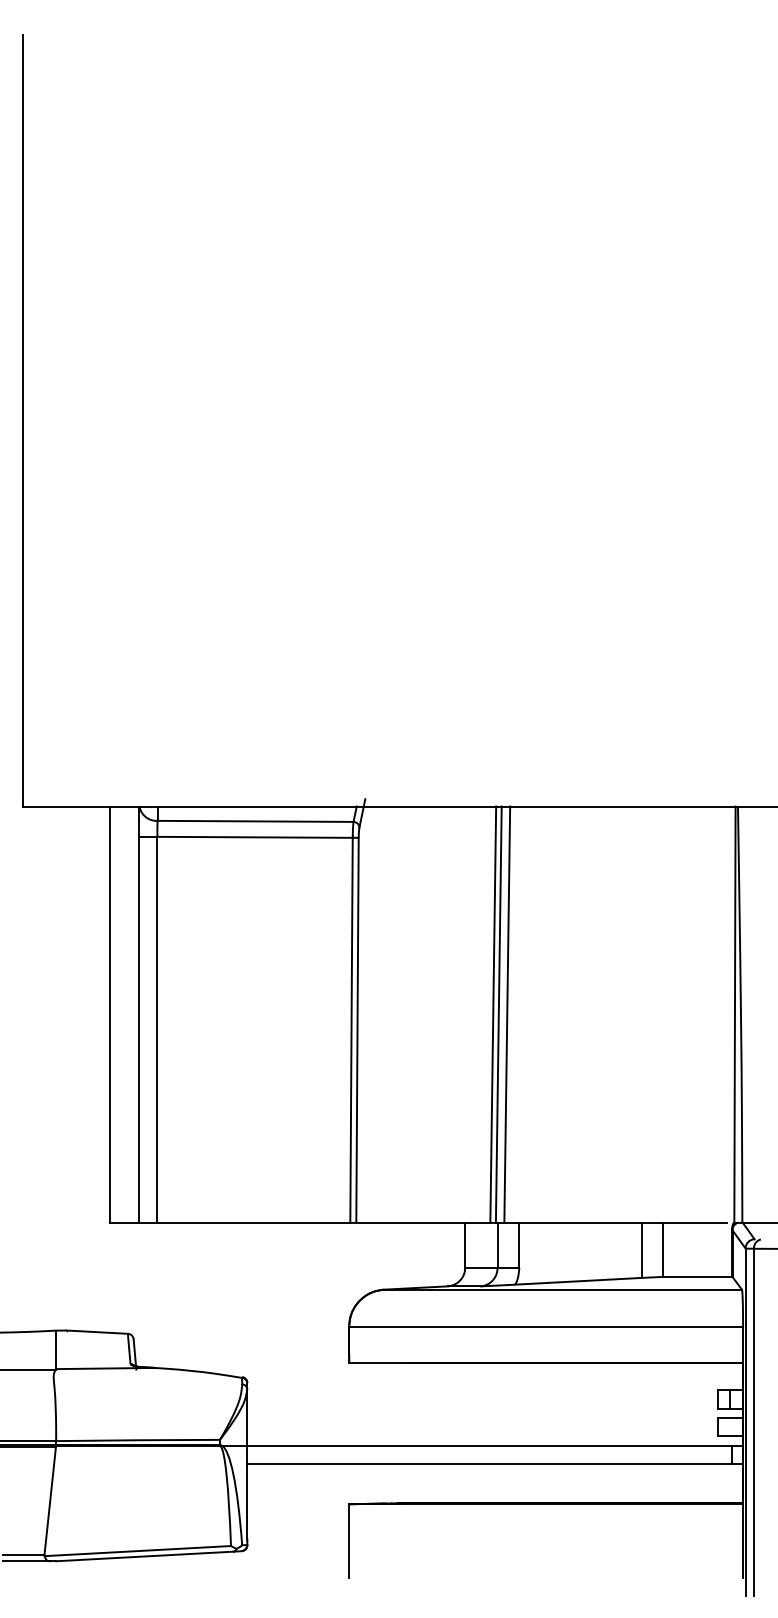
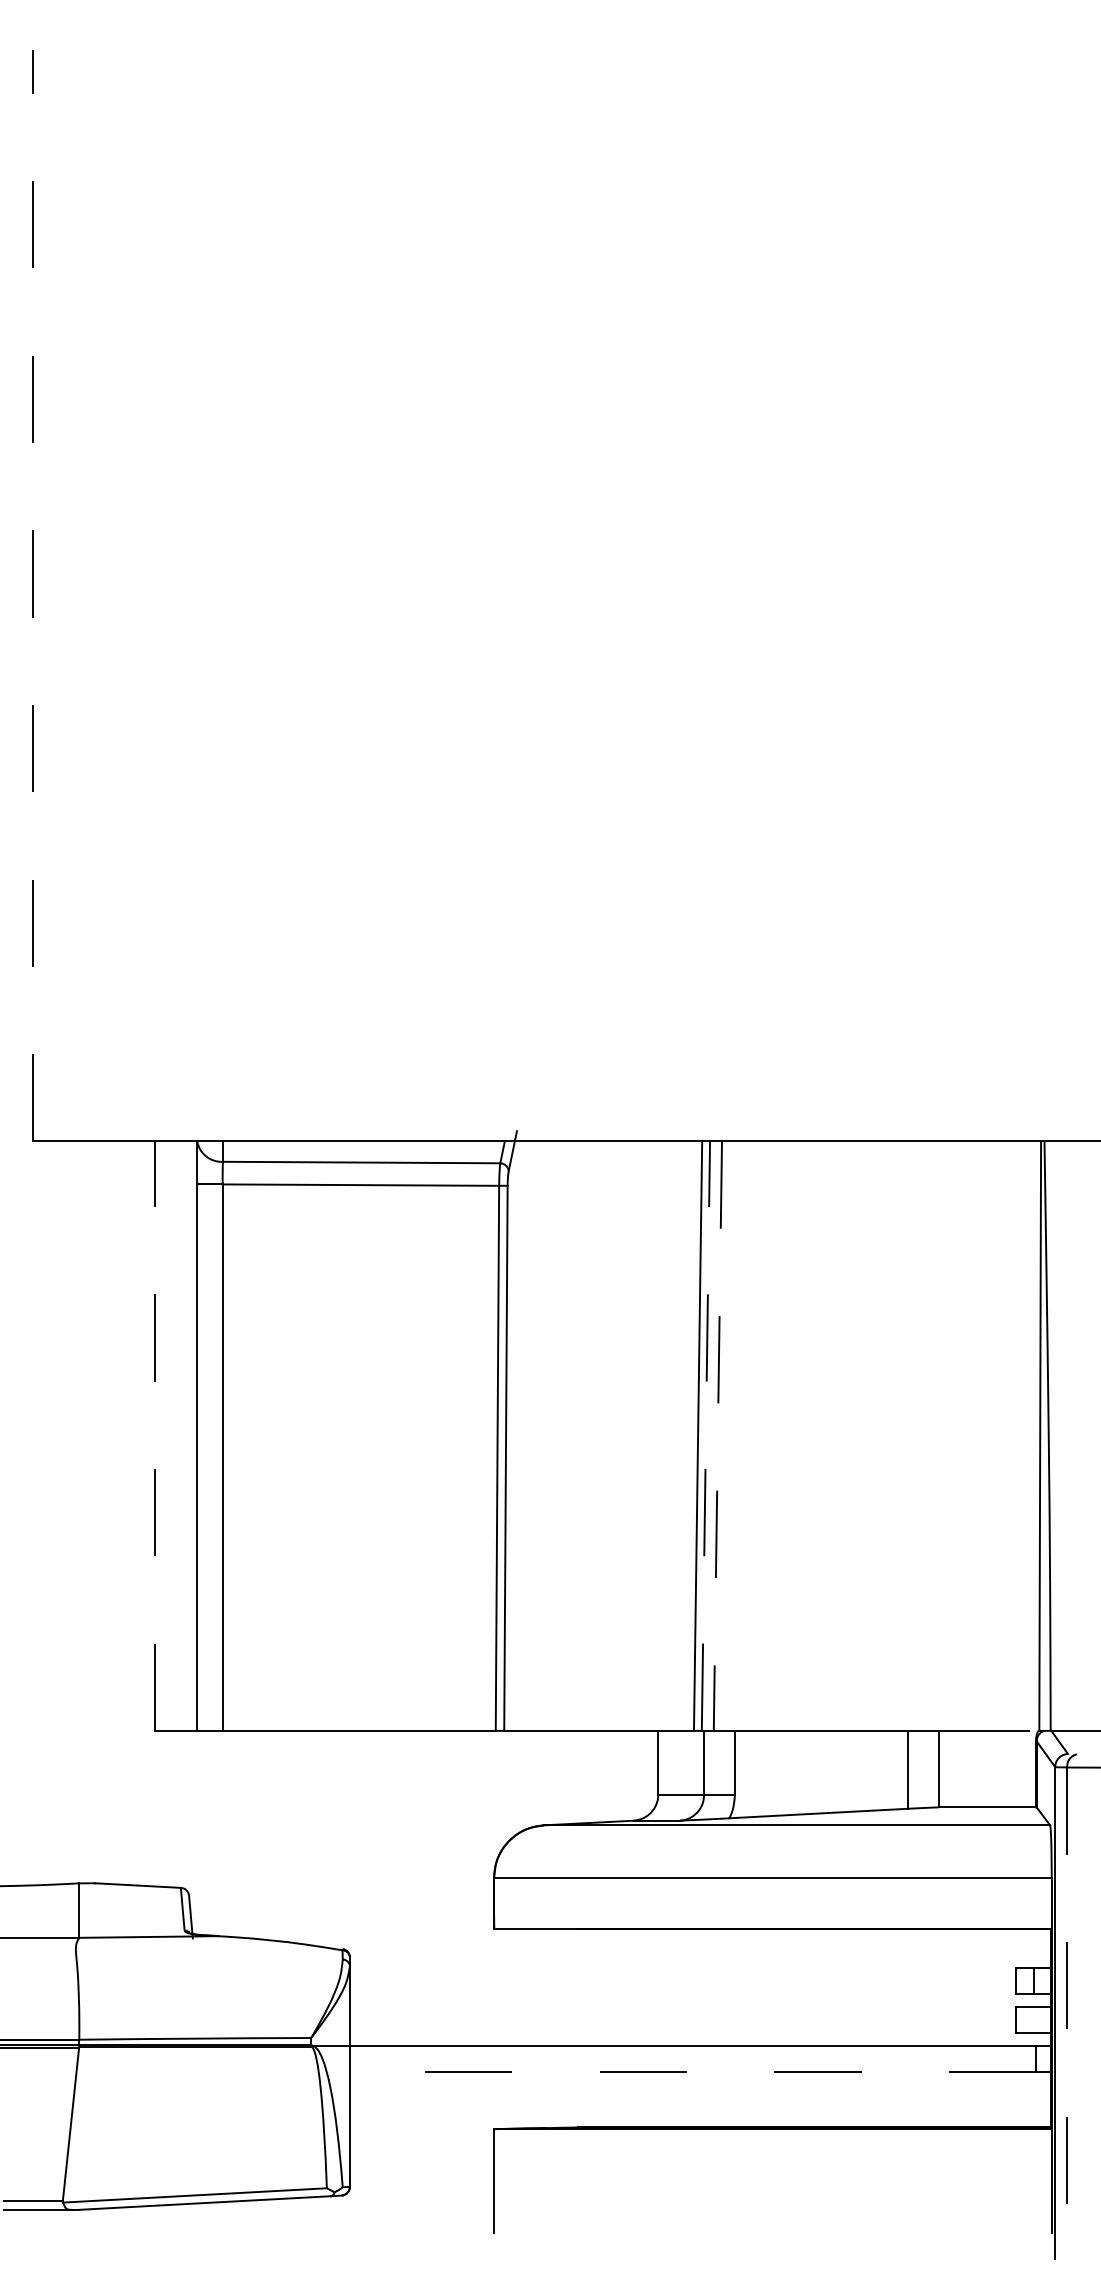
line: (23, 420) -> (33, 595), solid -> dashed
line: (109, 1014) -> (154, 1435), solid -> dashed
line: (498, 1014) -> (705, 1435), solid -> dashed
line: (507, 1015) -> (718, 1437), solid -> dashed
line: (754, 1422) -> (1067, 2013), solid -> dashed
line: (489, 1464) -> (692, 2072), solid -> dashed

